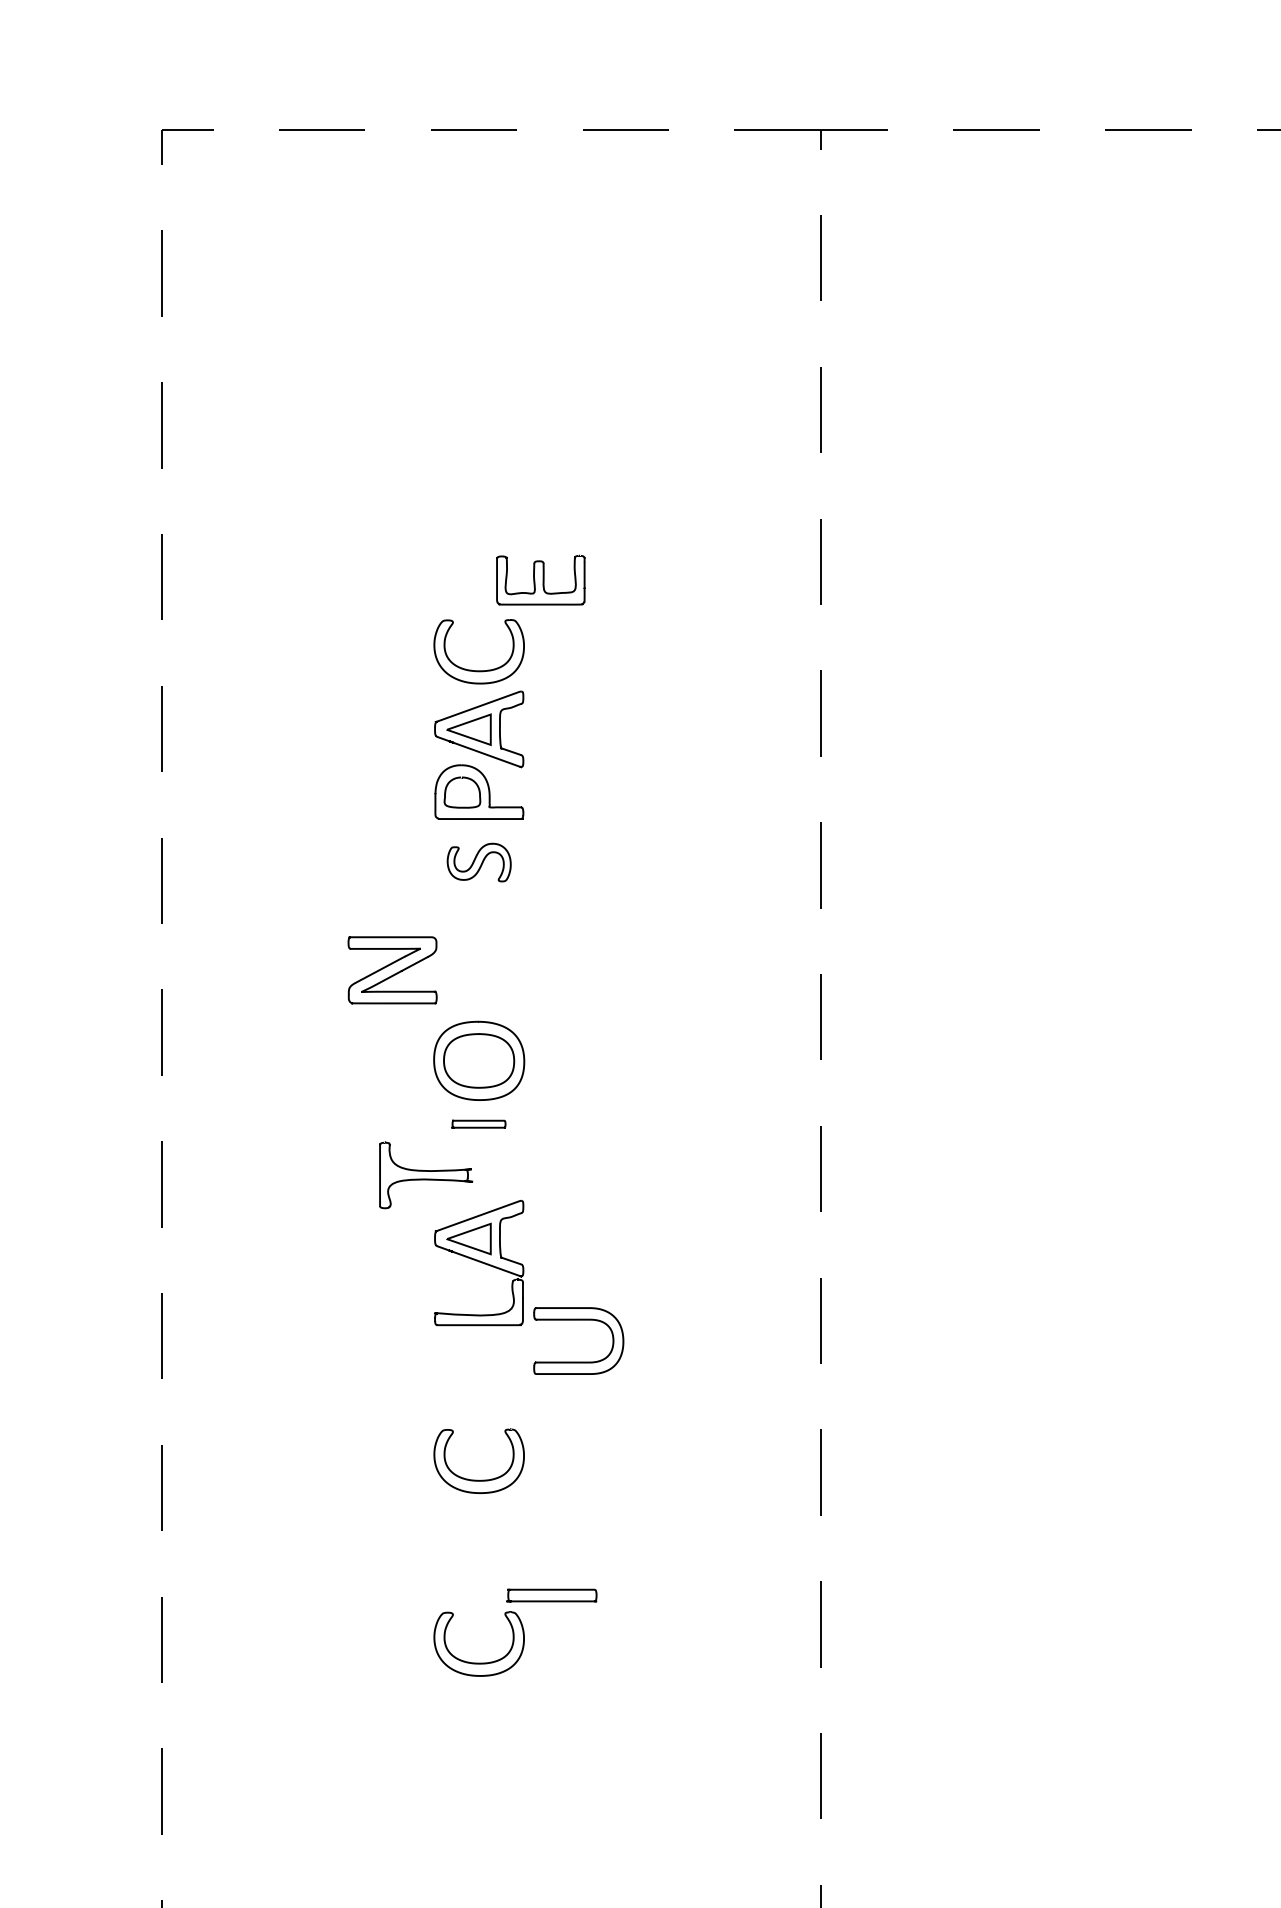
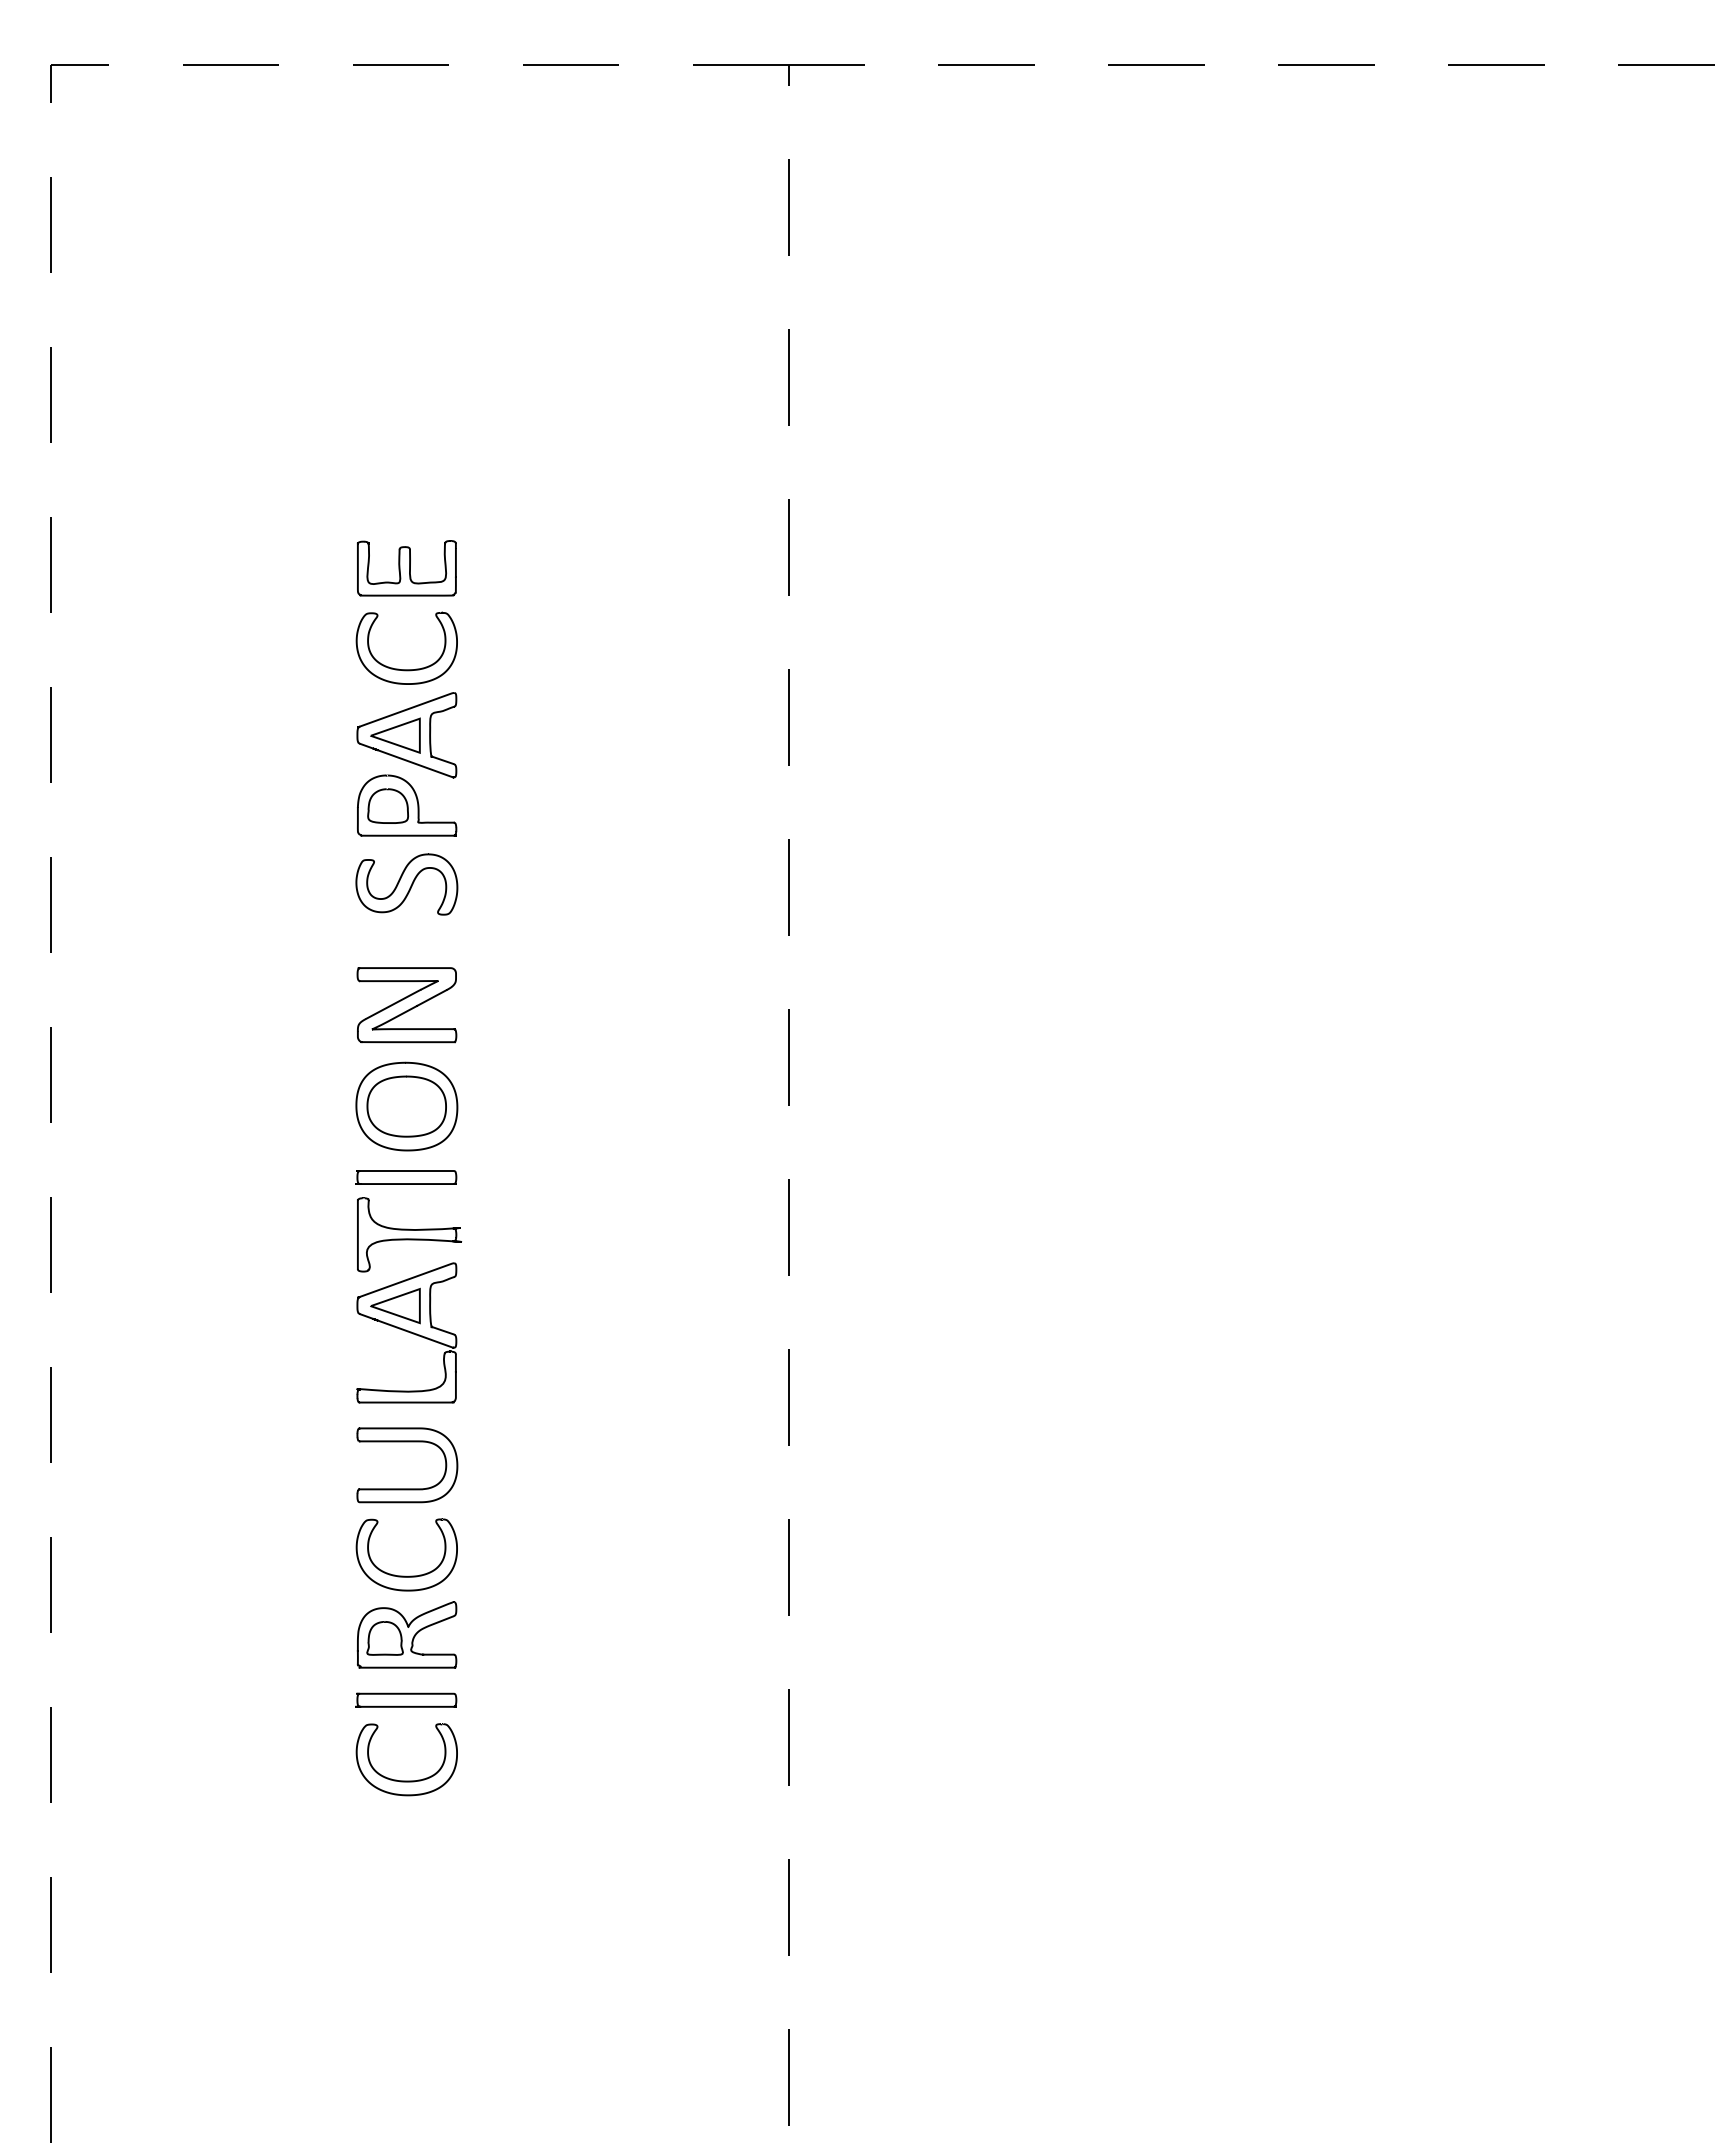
part: (540, 580) -> (406, 568), moved
part: (478, 862) -> (406, 884), size x1.43
part: (392, 970) -> (406, 1005), moved
part: (478, 1124) -> (406, 1177), size x1.67
part: (426, 1175) -> (409, 1234), moved
part: (578, 1320) -> (407, 1442), moved
part: (478, 1532) -> (406, 1634), added
part: (552, 1594) -> (406, 1699), moved

